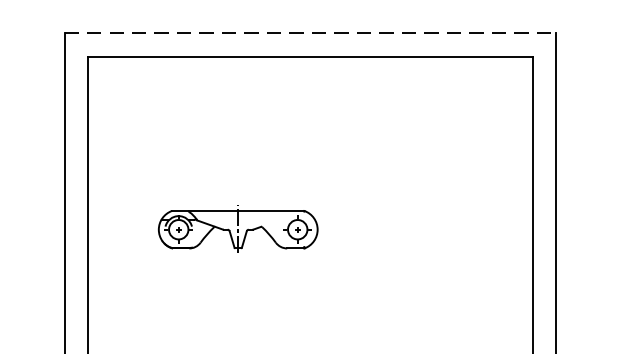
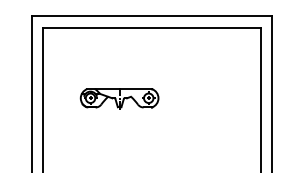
line: (311, 33) -> (152, 16), dashed -> solid
part: (237, 230) -> (119, 98), moved

